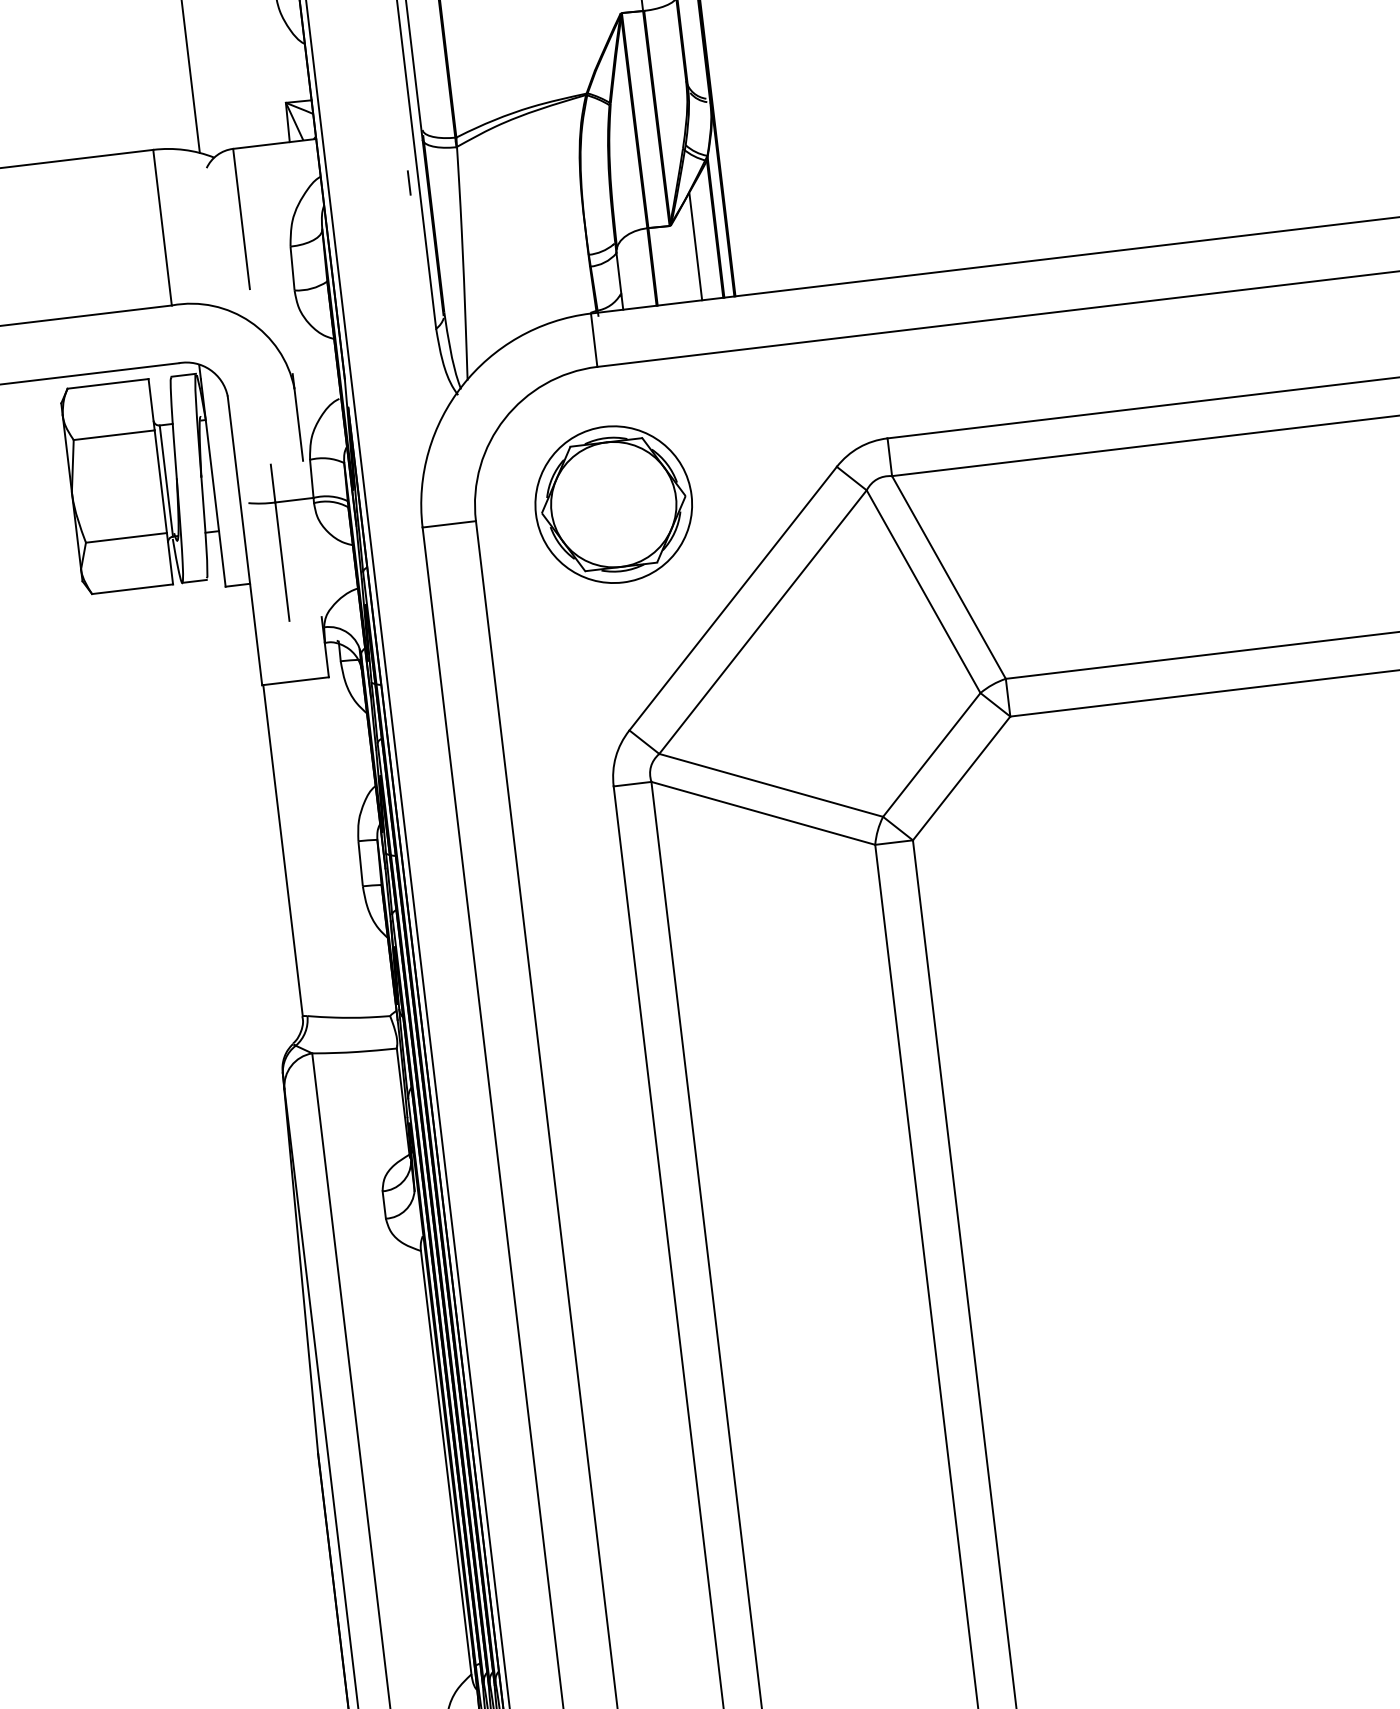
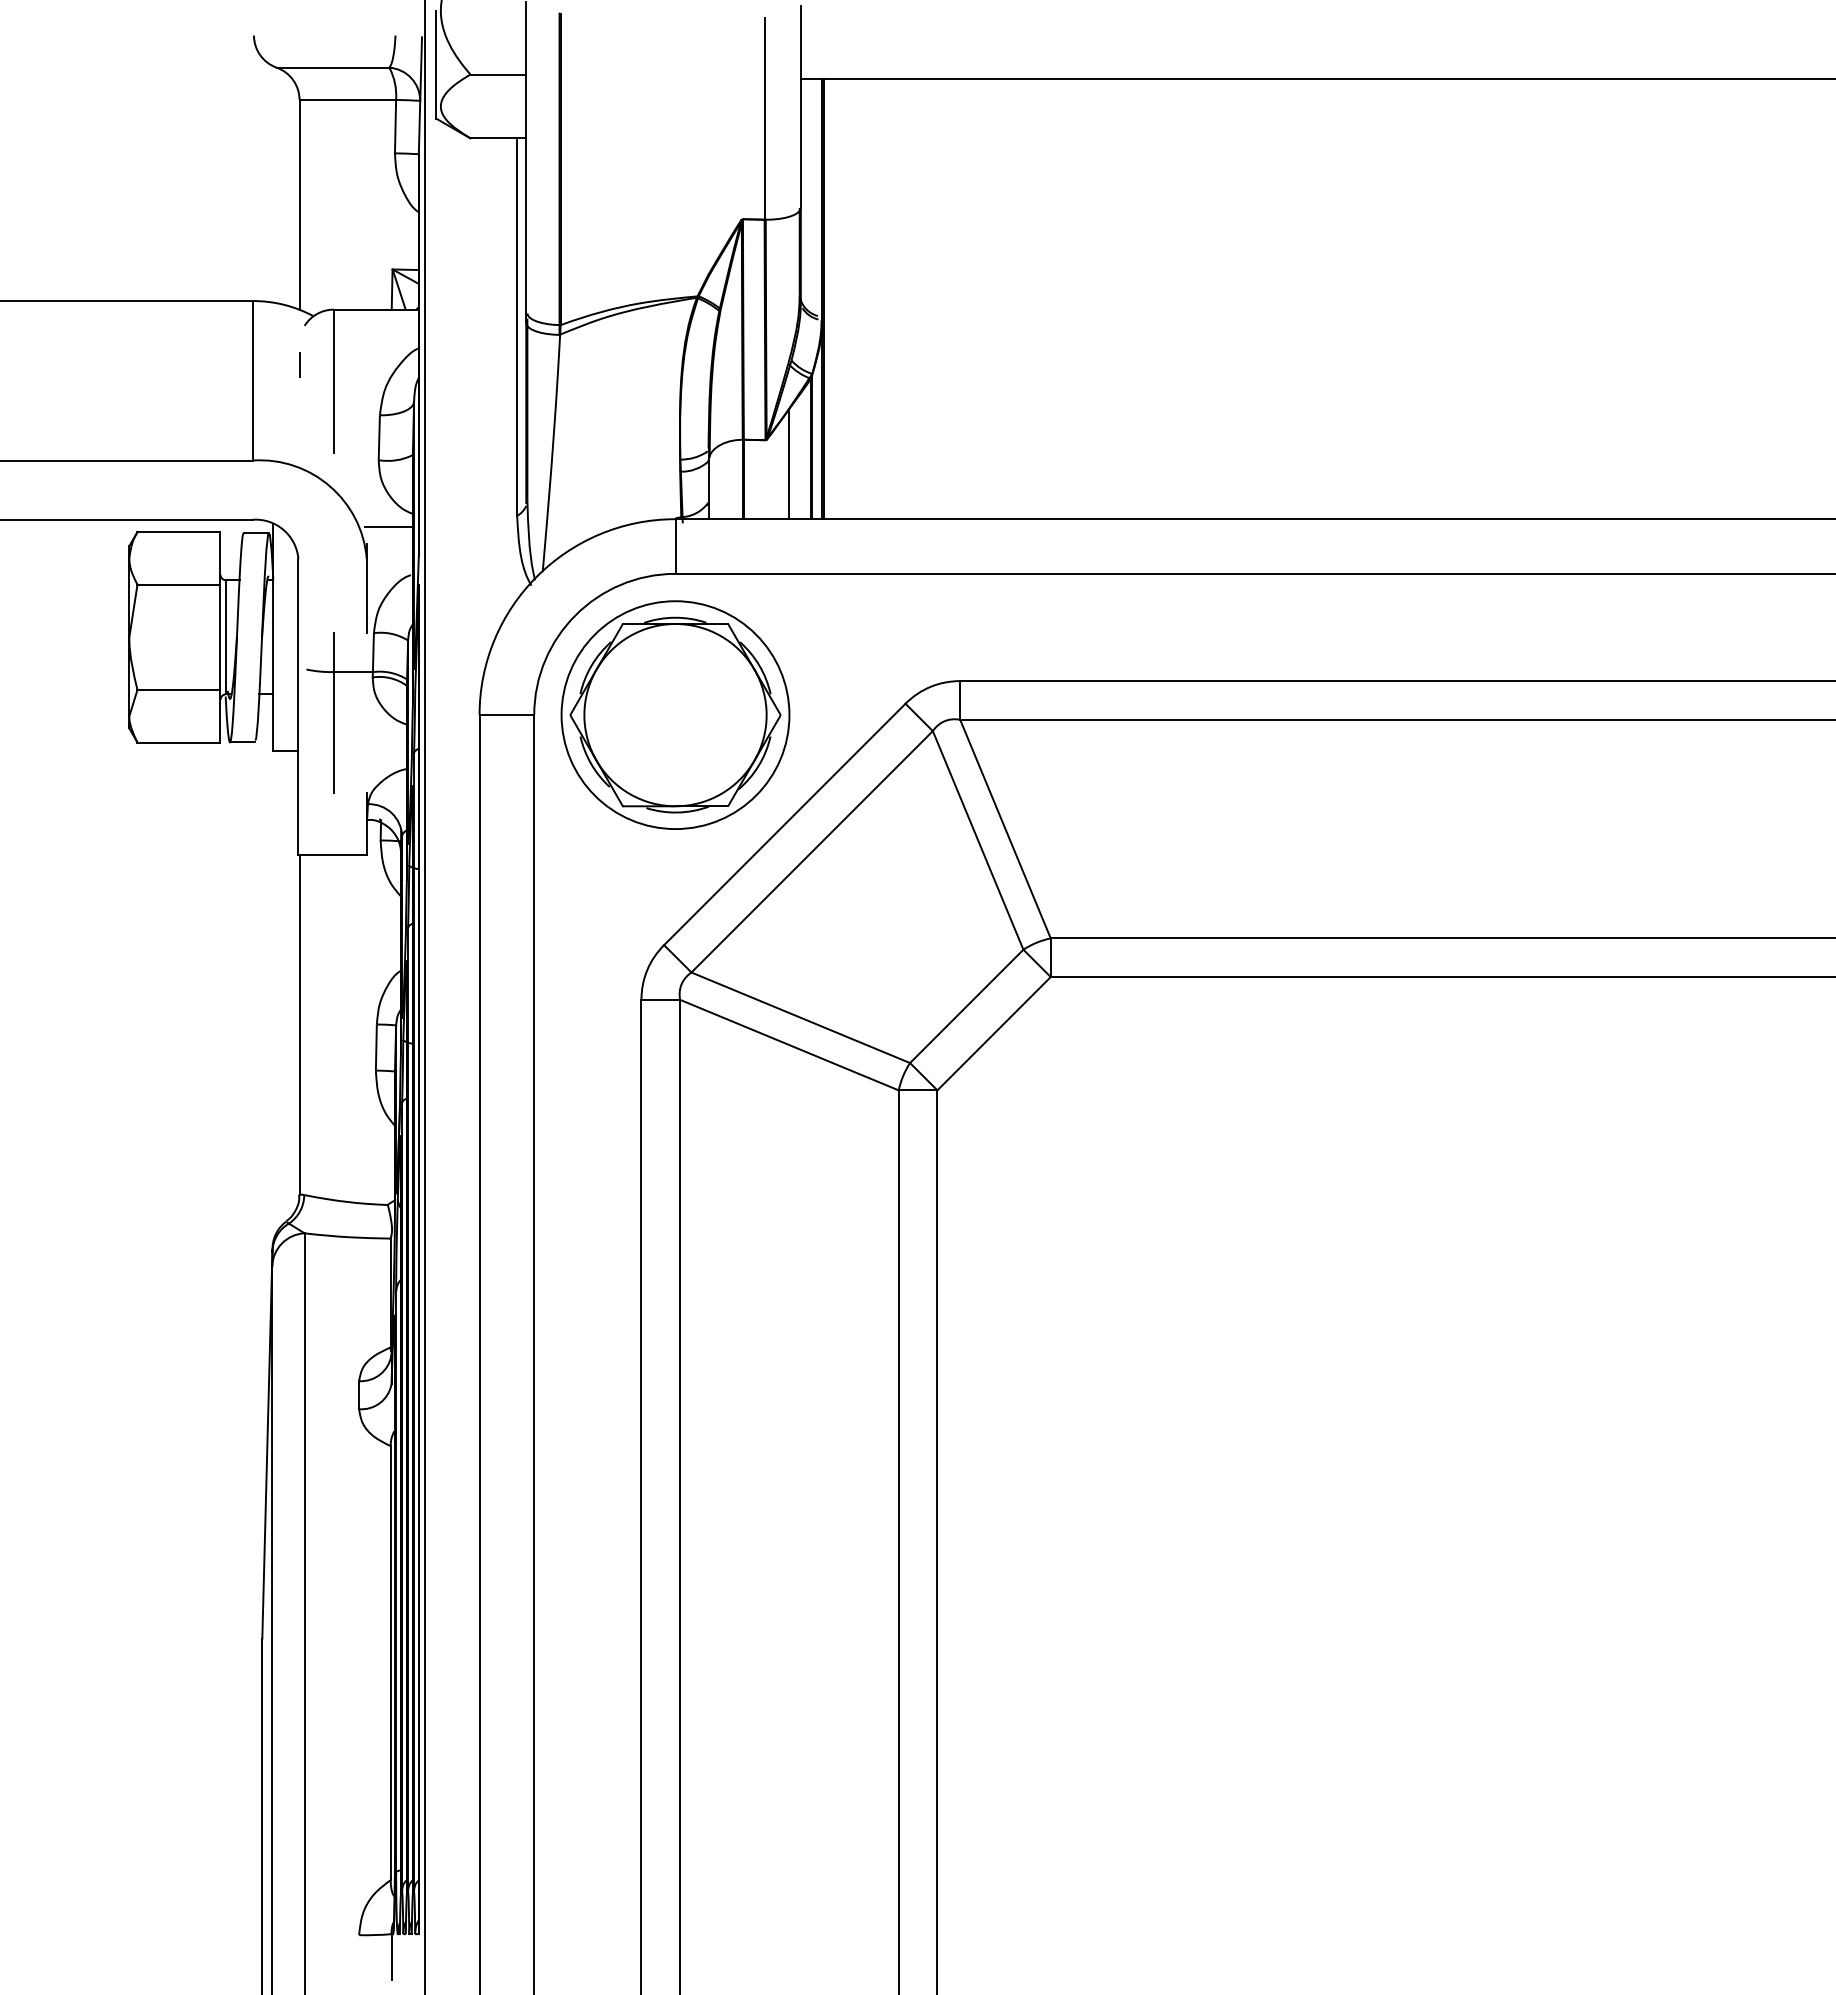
line: (409, 182) -> (299, 364), moved
line: (311, 354) -> (388, 526), added
part: (613, 504) -> (675, 714), size x1.43

